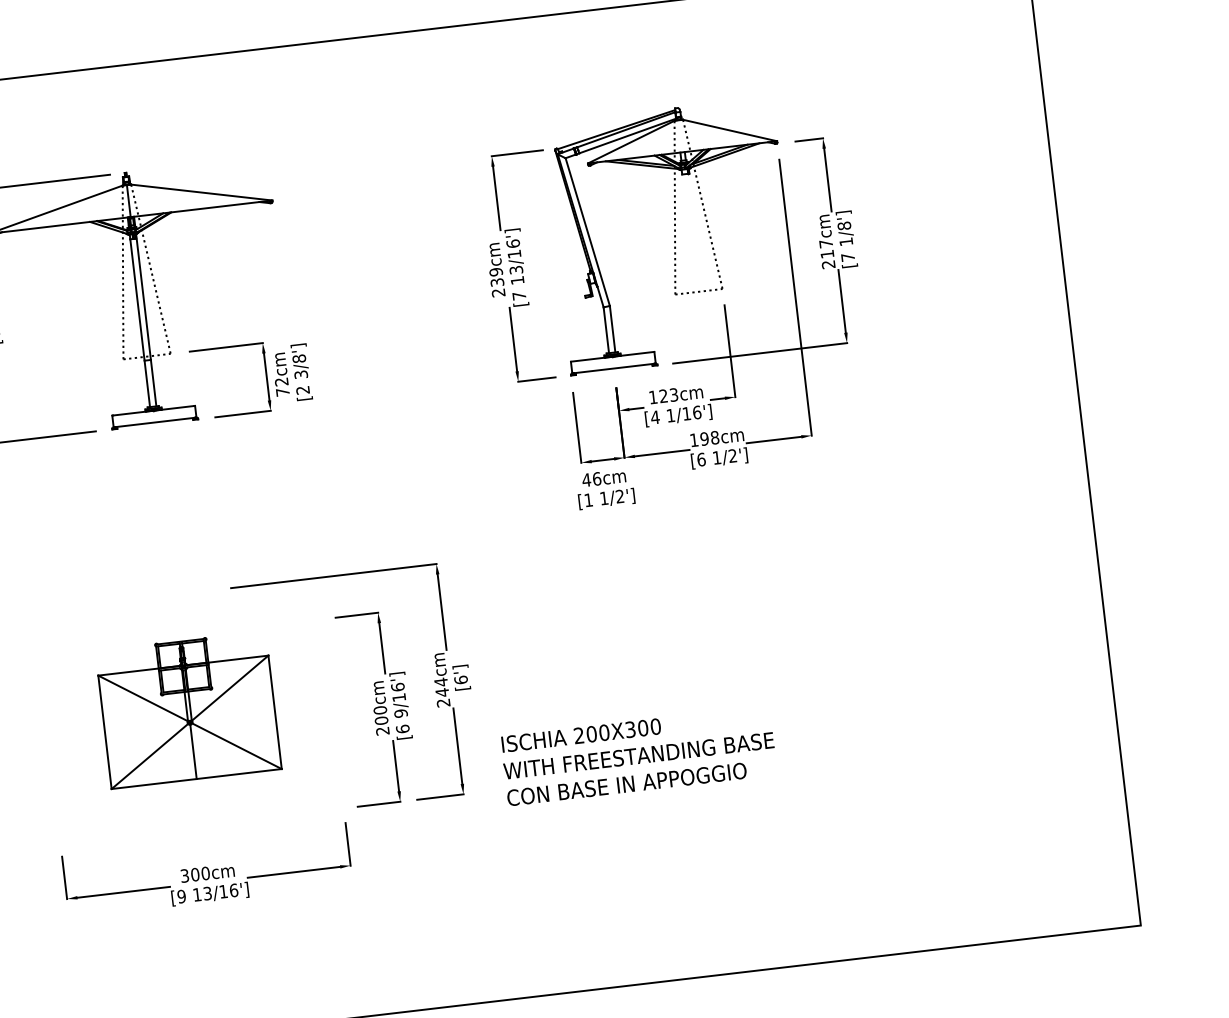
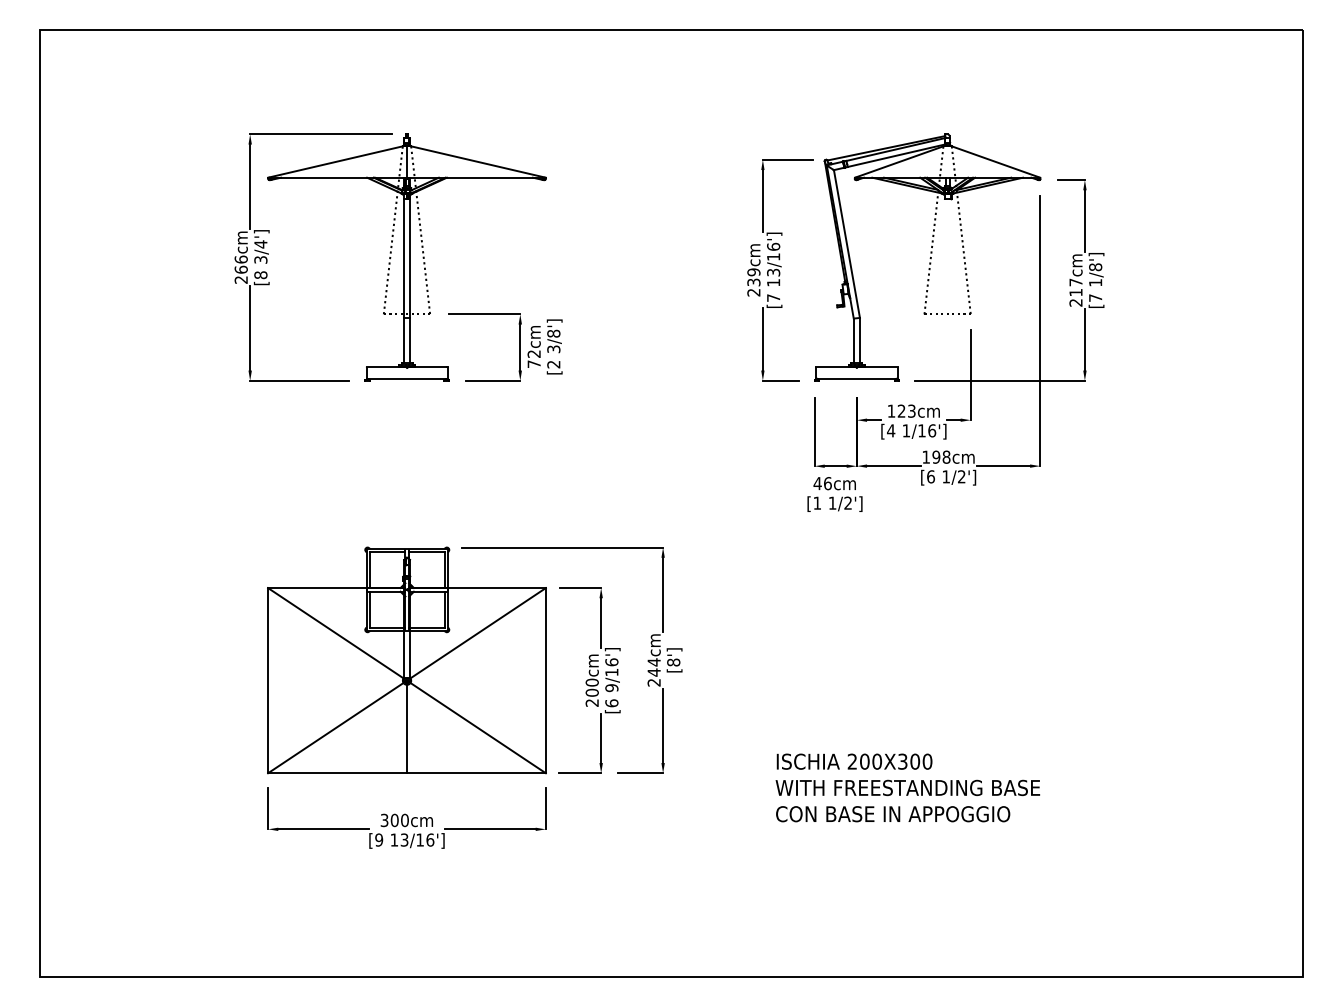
text: (460, 680) -> (673, 662), [6'] -> [8']
part: (188, 710) -> (406, 660), size x1.67
text: (638, 755) -> (907, 787), moved

